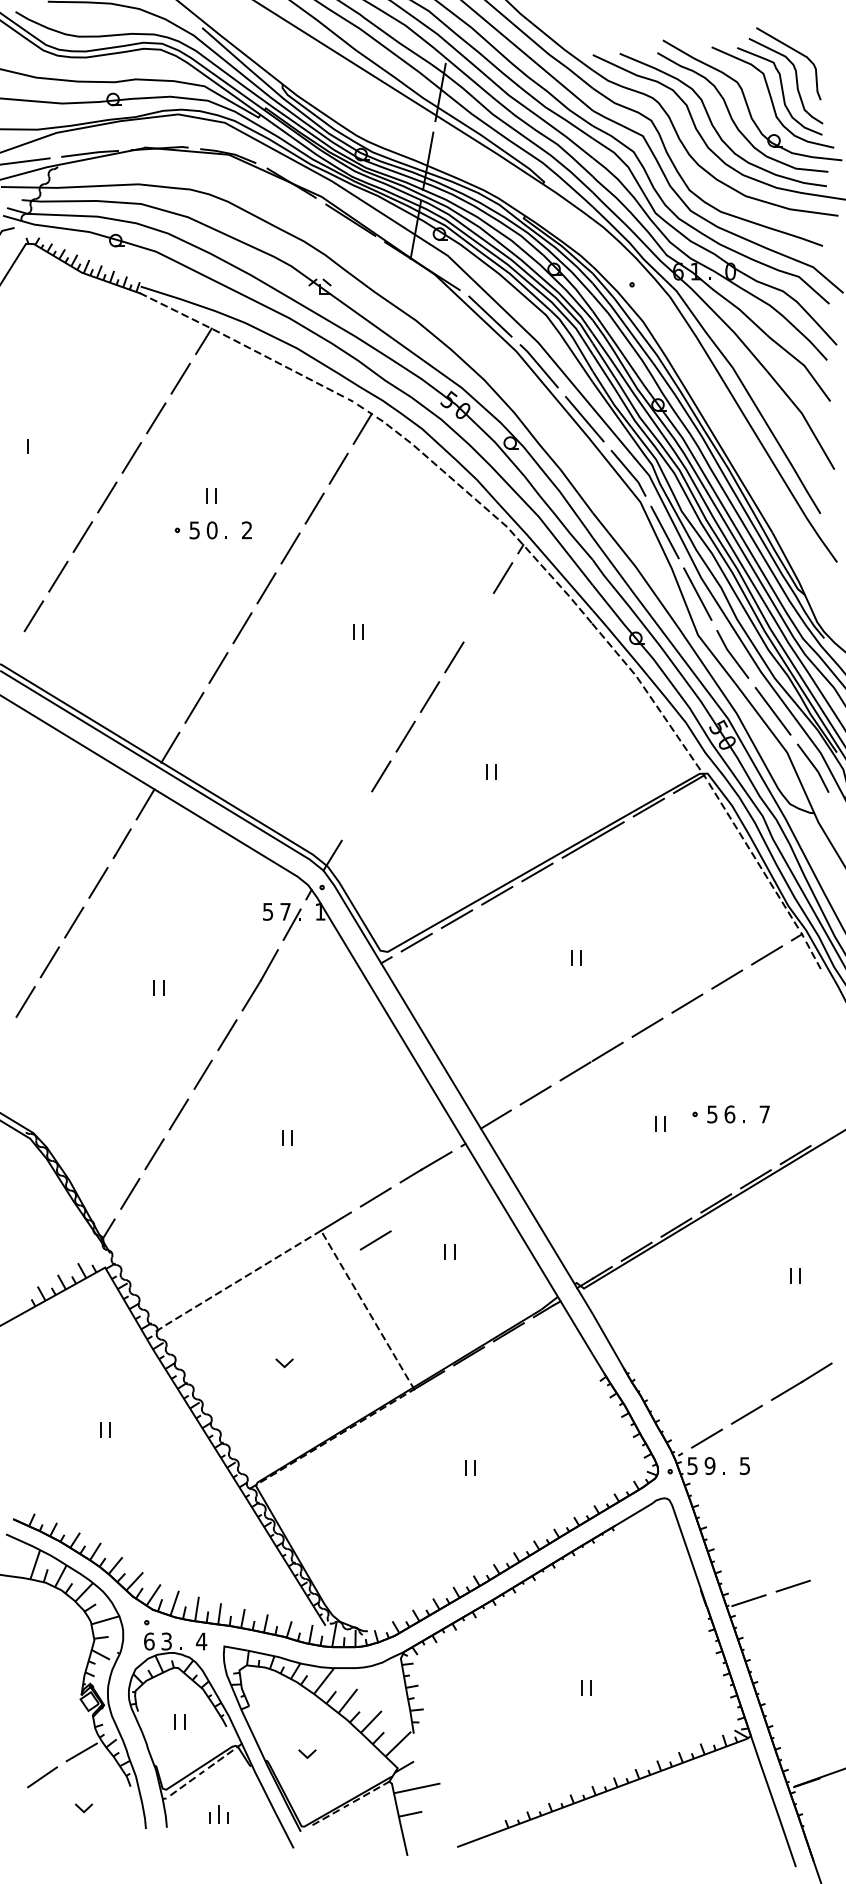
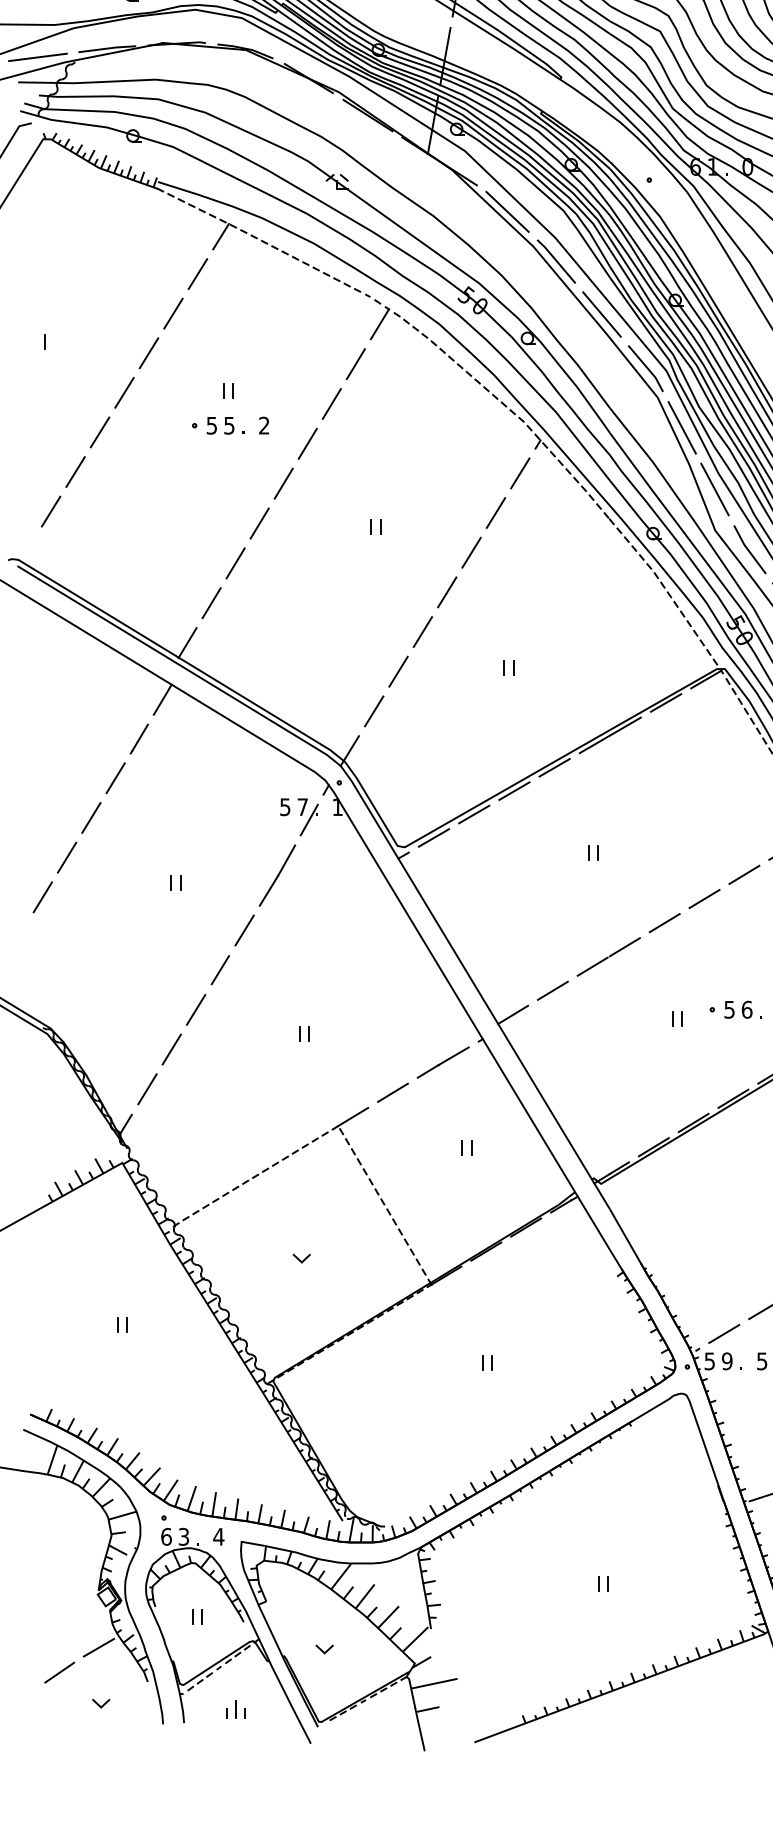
text: (211, 530) -> (228, 425), 0 -> 5
line: (478, 617) -> (495, 512), added
line: (356, 815) -> (373, 710), added
line: (375, 1240) -> (392, 1135), removed

